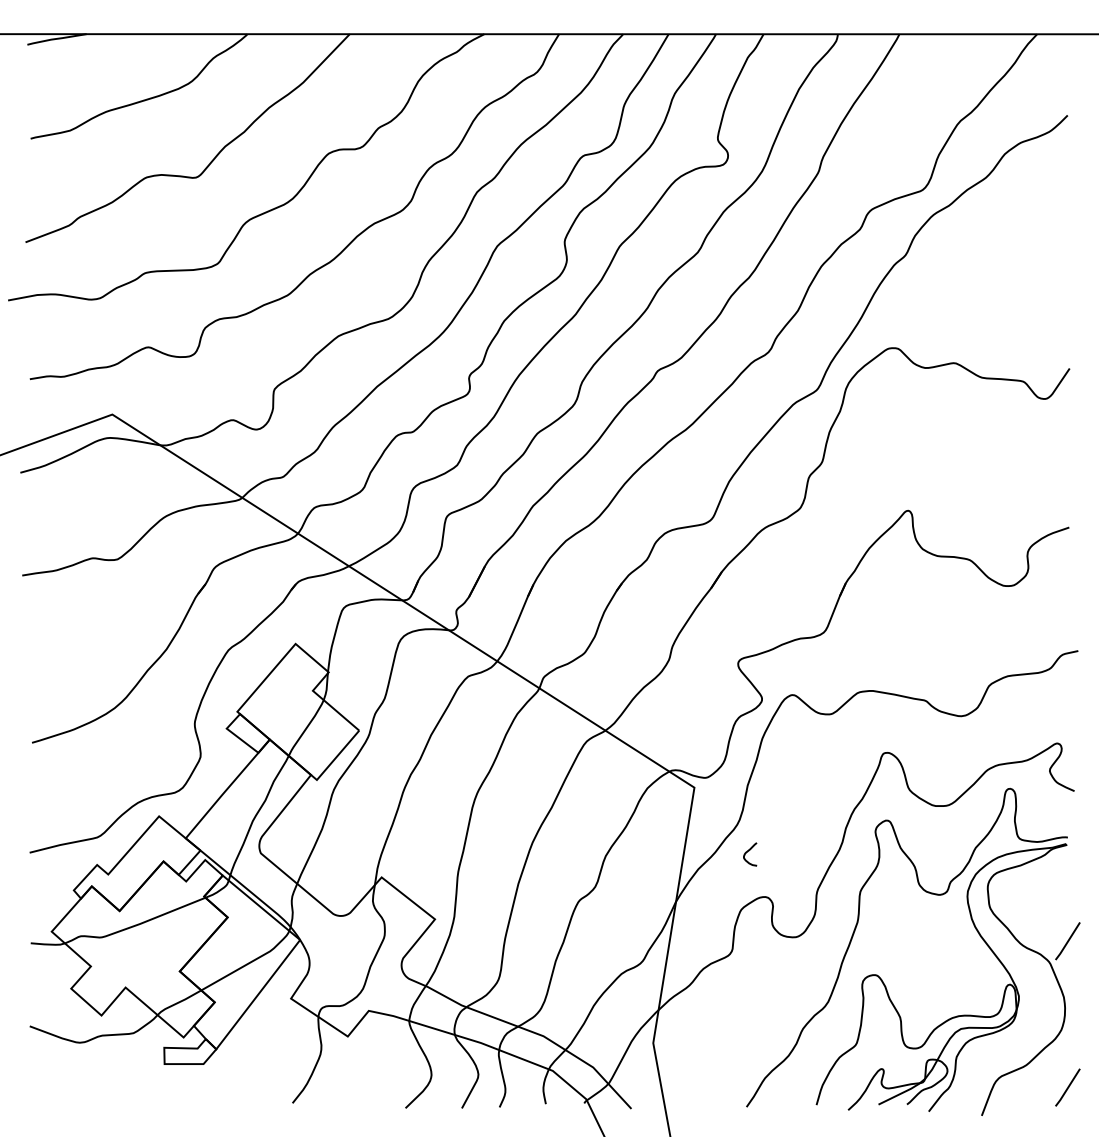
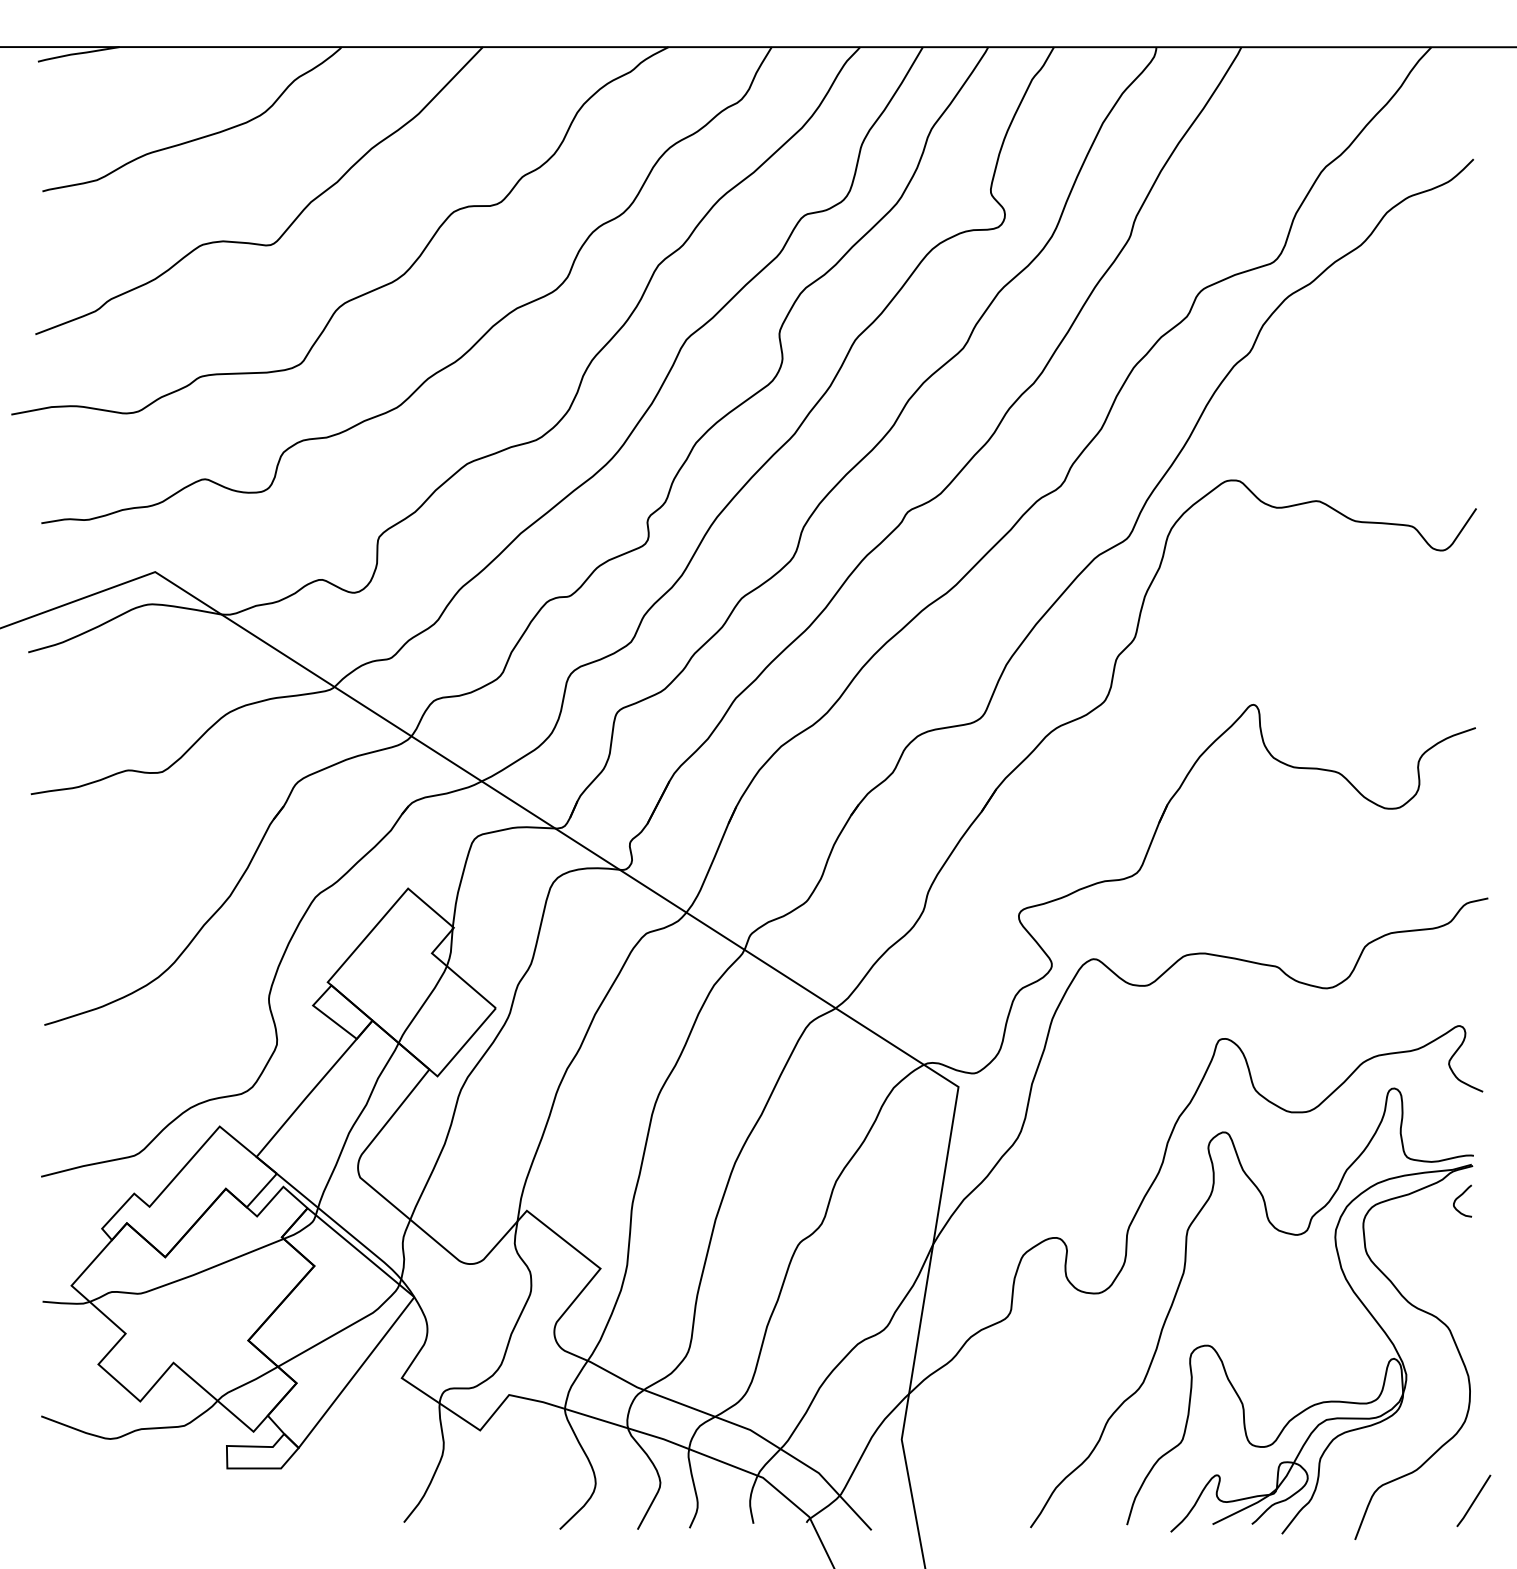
curve: (749, 851) -> (1461, 1196), moved
line: (1067, 940) -> (1473, 1298), removed

